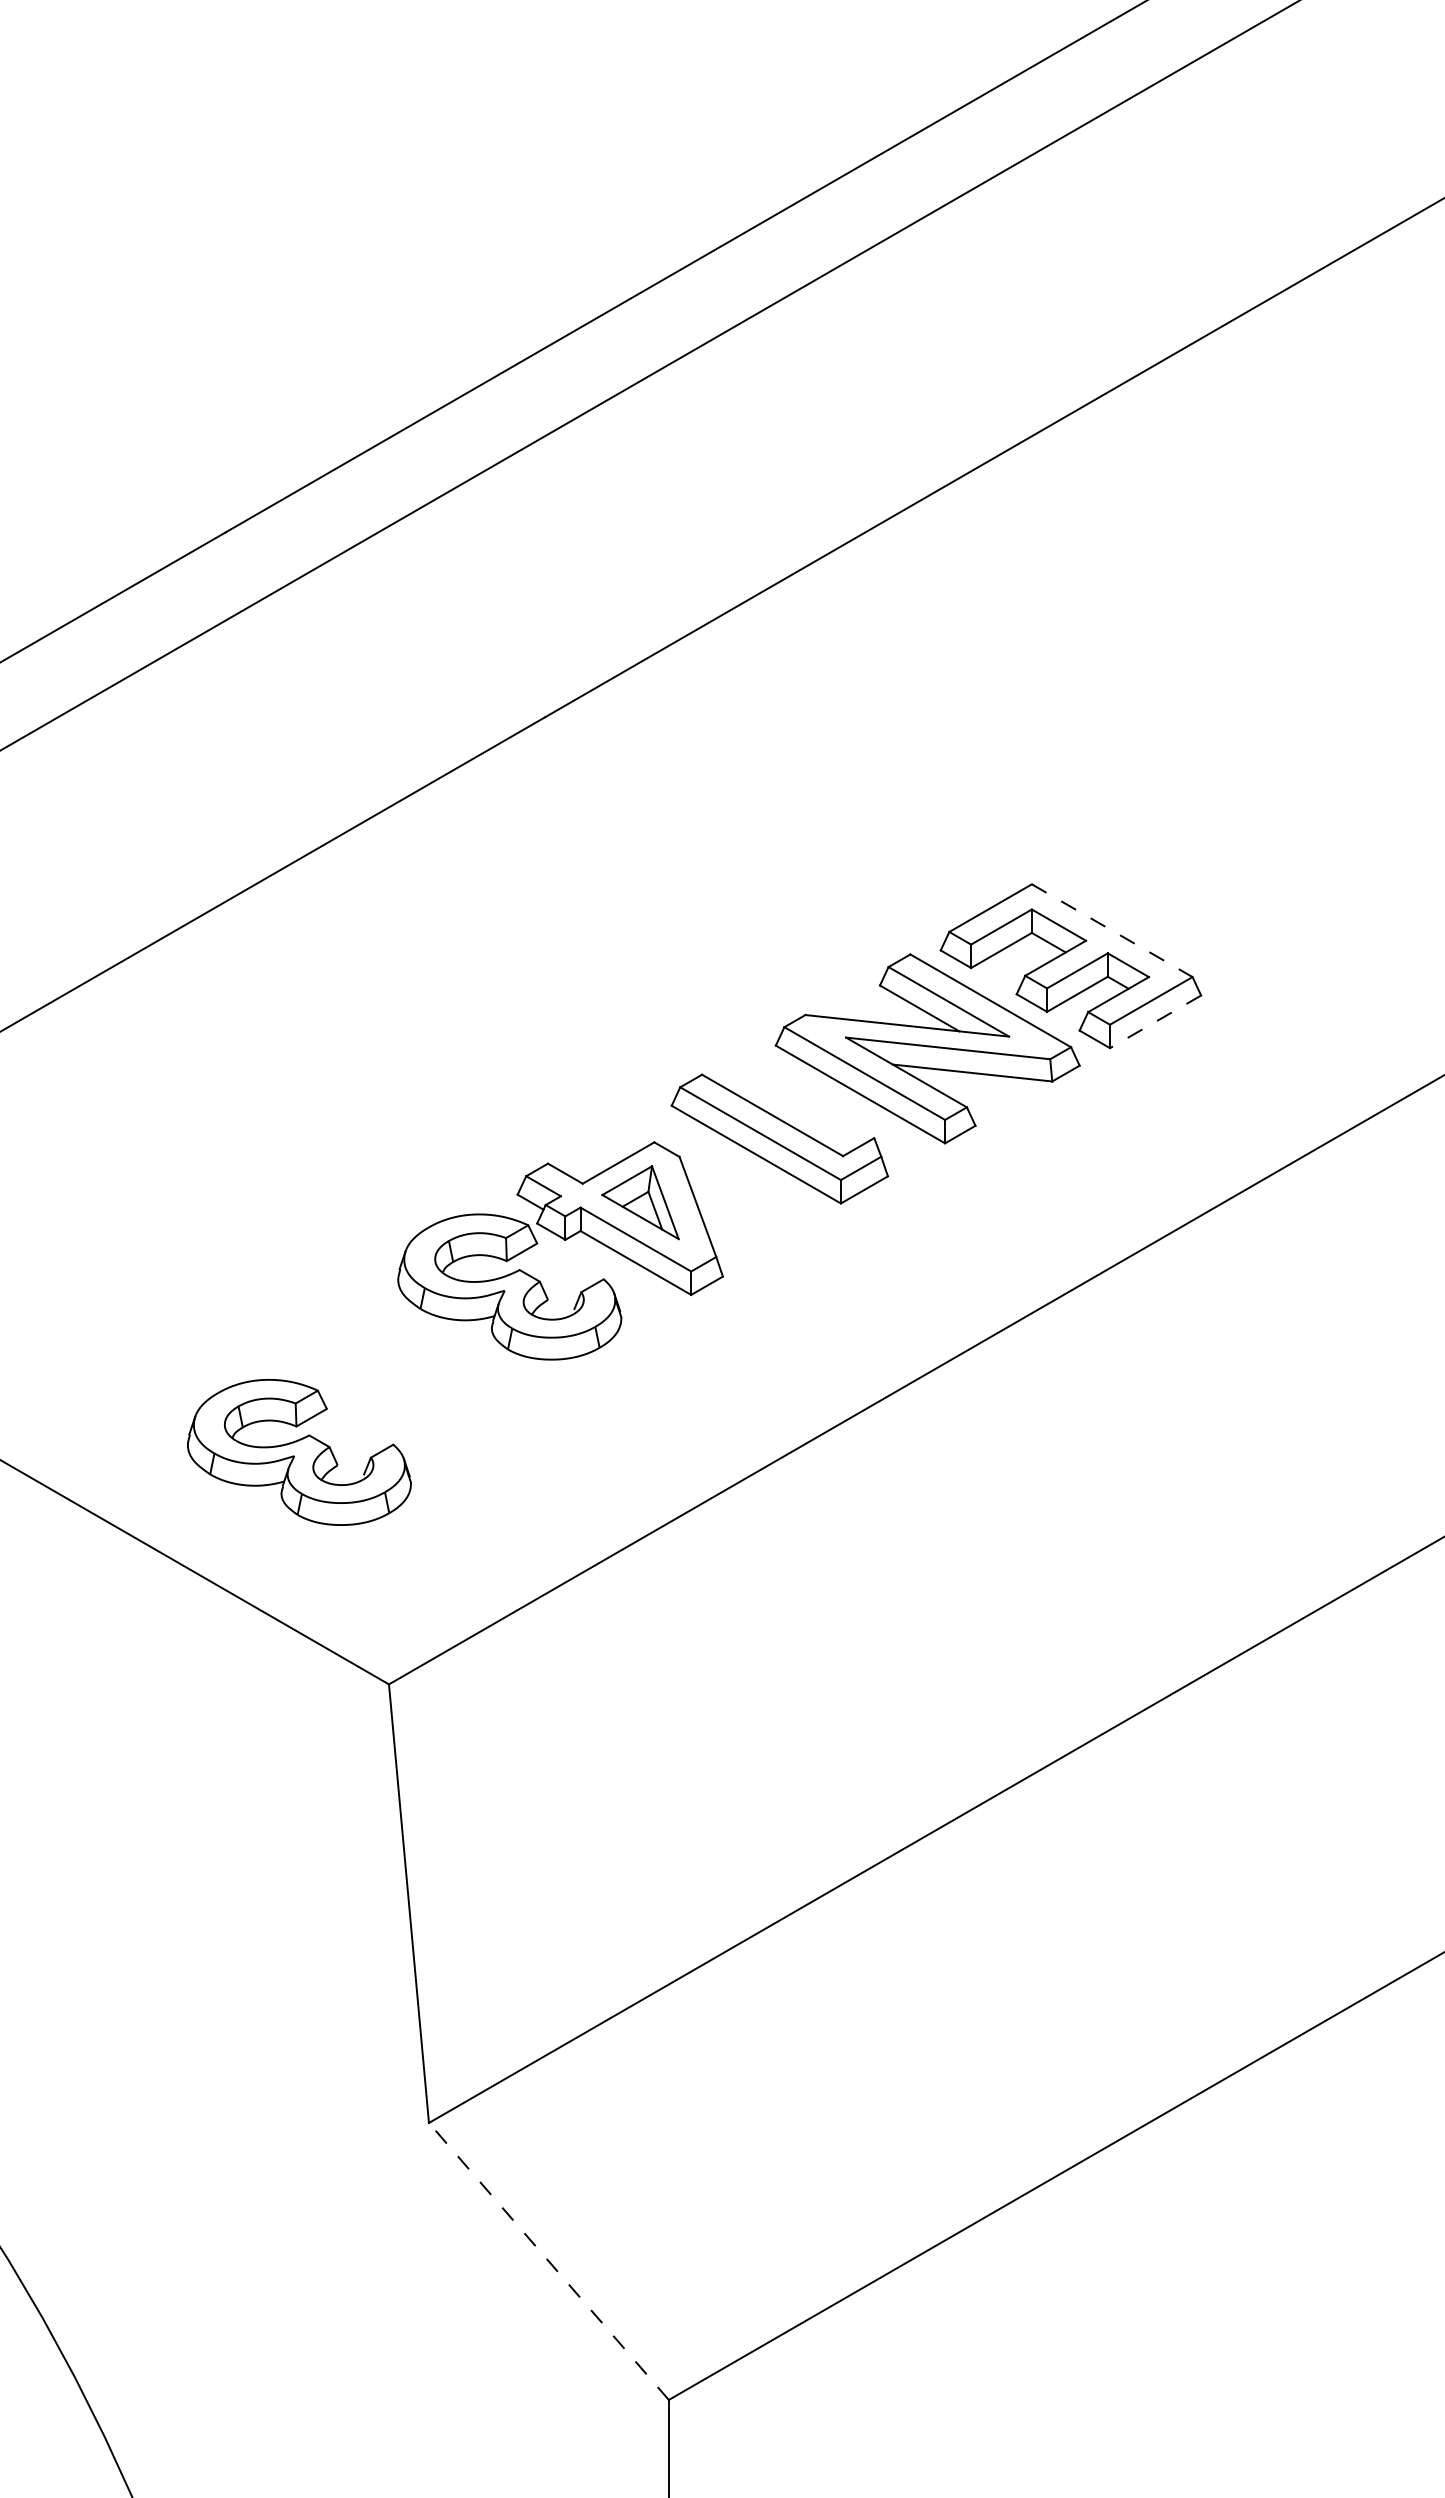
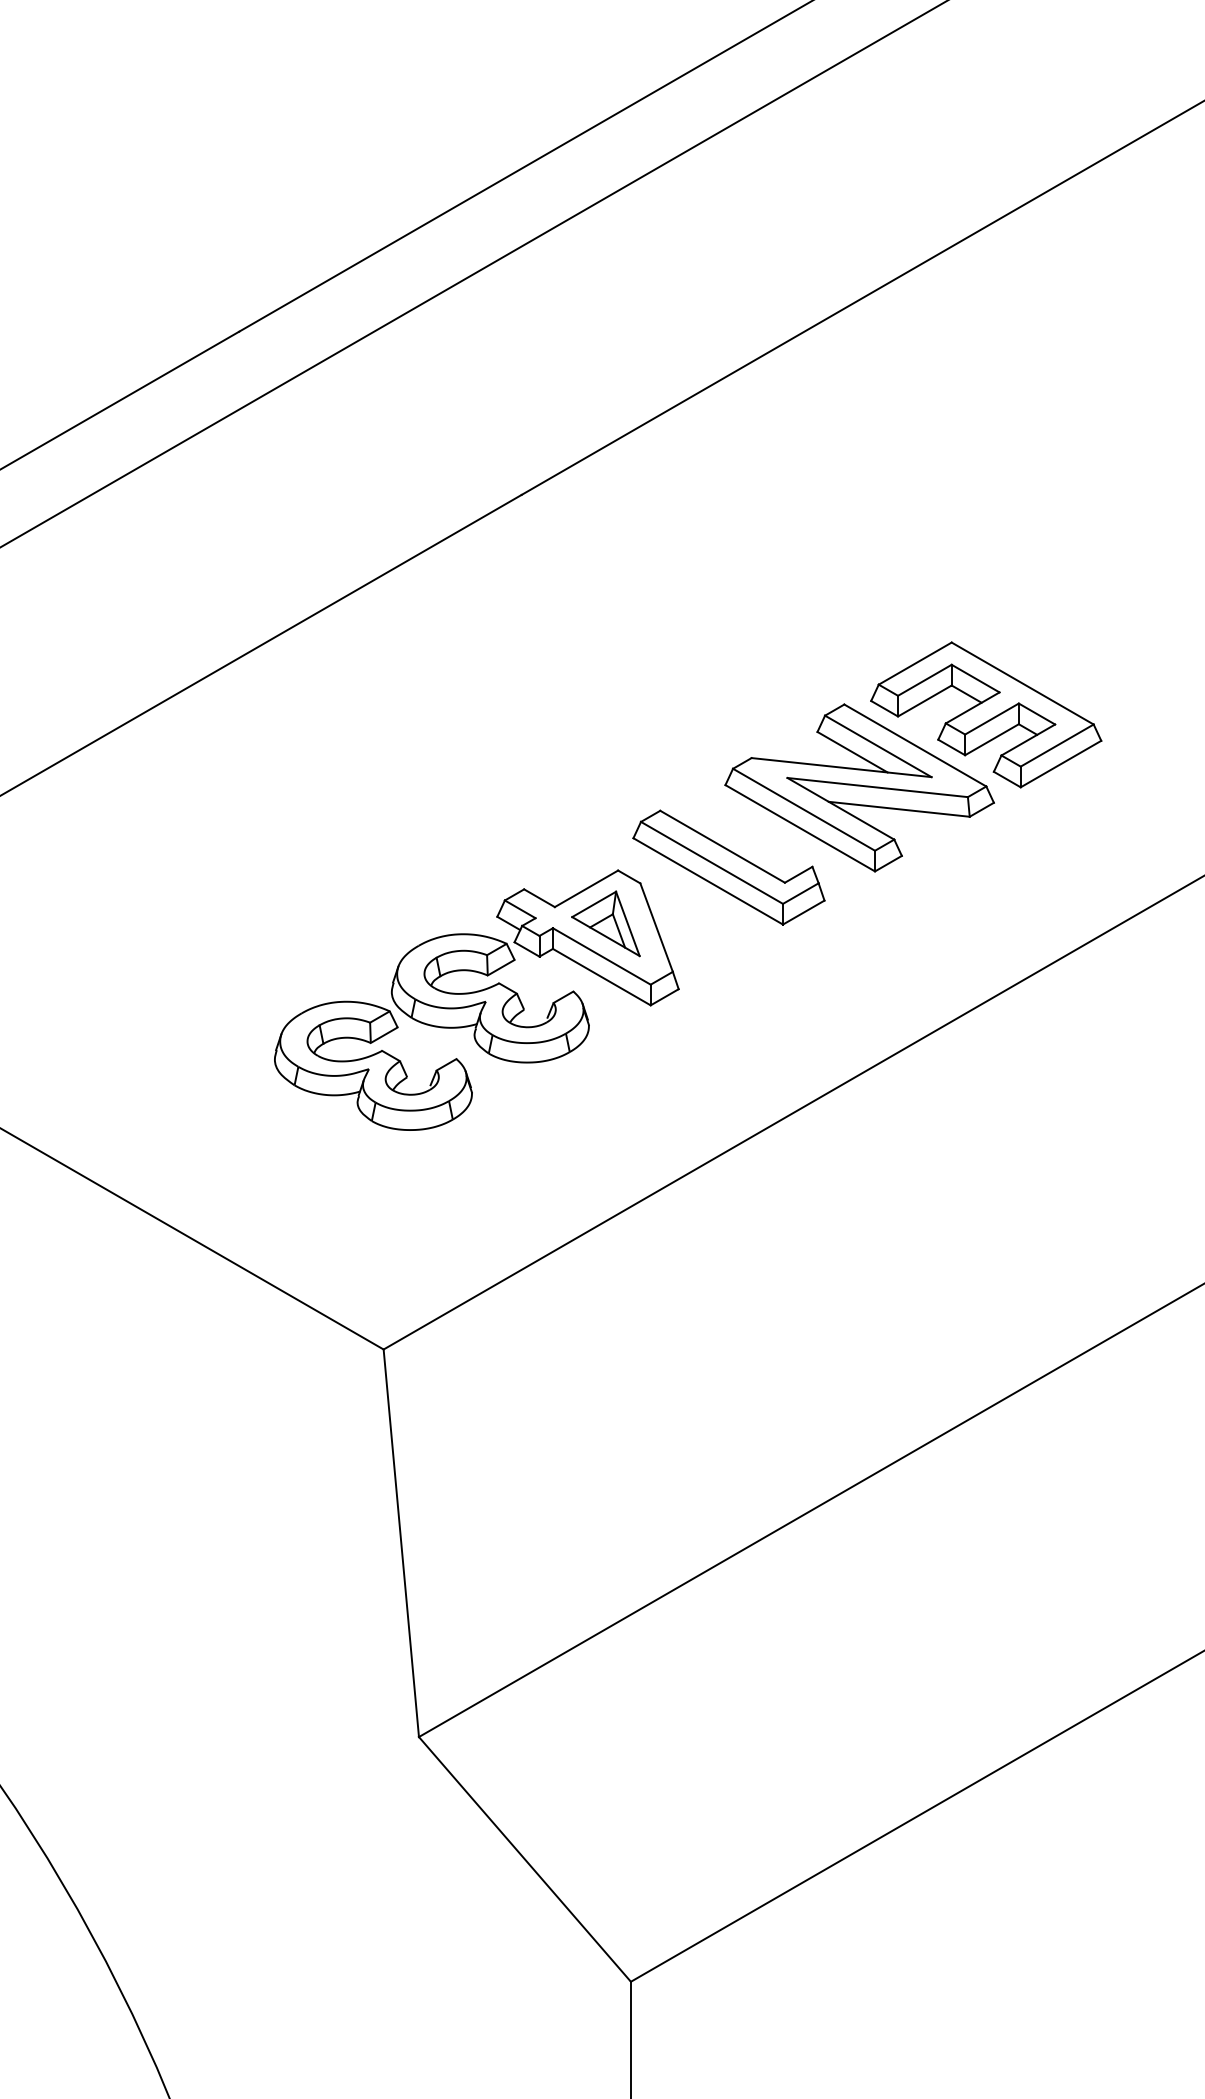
line: (1112, 930) -> (1022, 683), dashed -> solid
line: (1155, 1021) -> (1060, 763), dashed -> solid
part: (299, 1452) -> (373, 1065), moved
line: (548, 2261) -> (524, 1859), dashed -> solid

